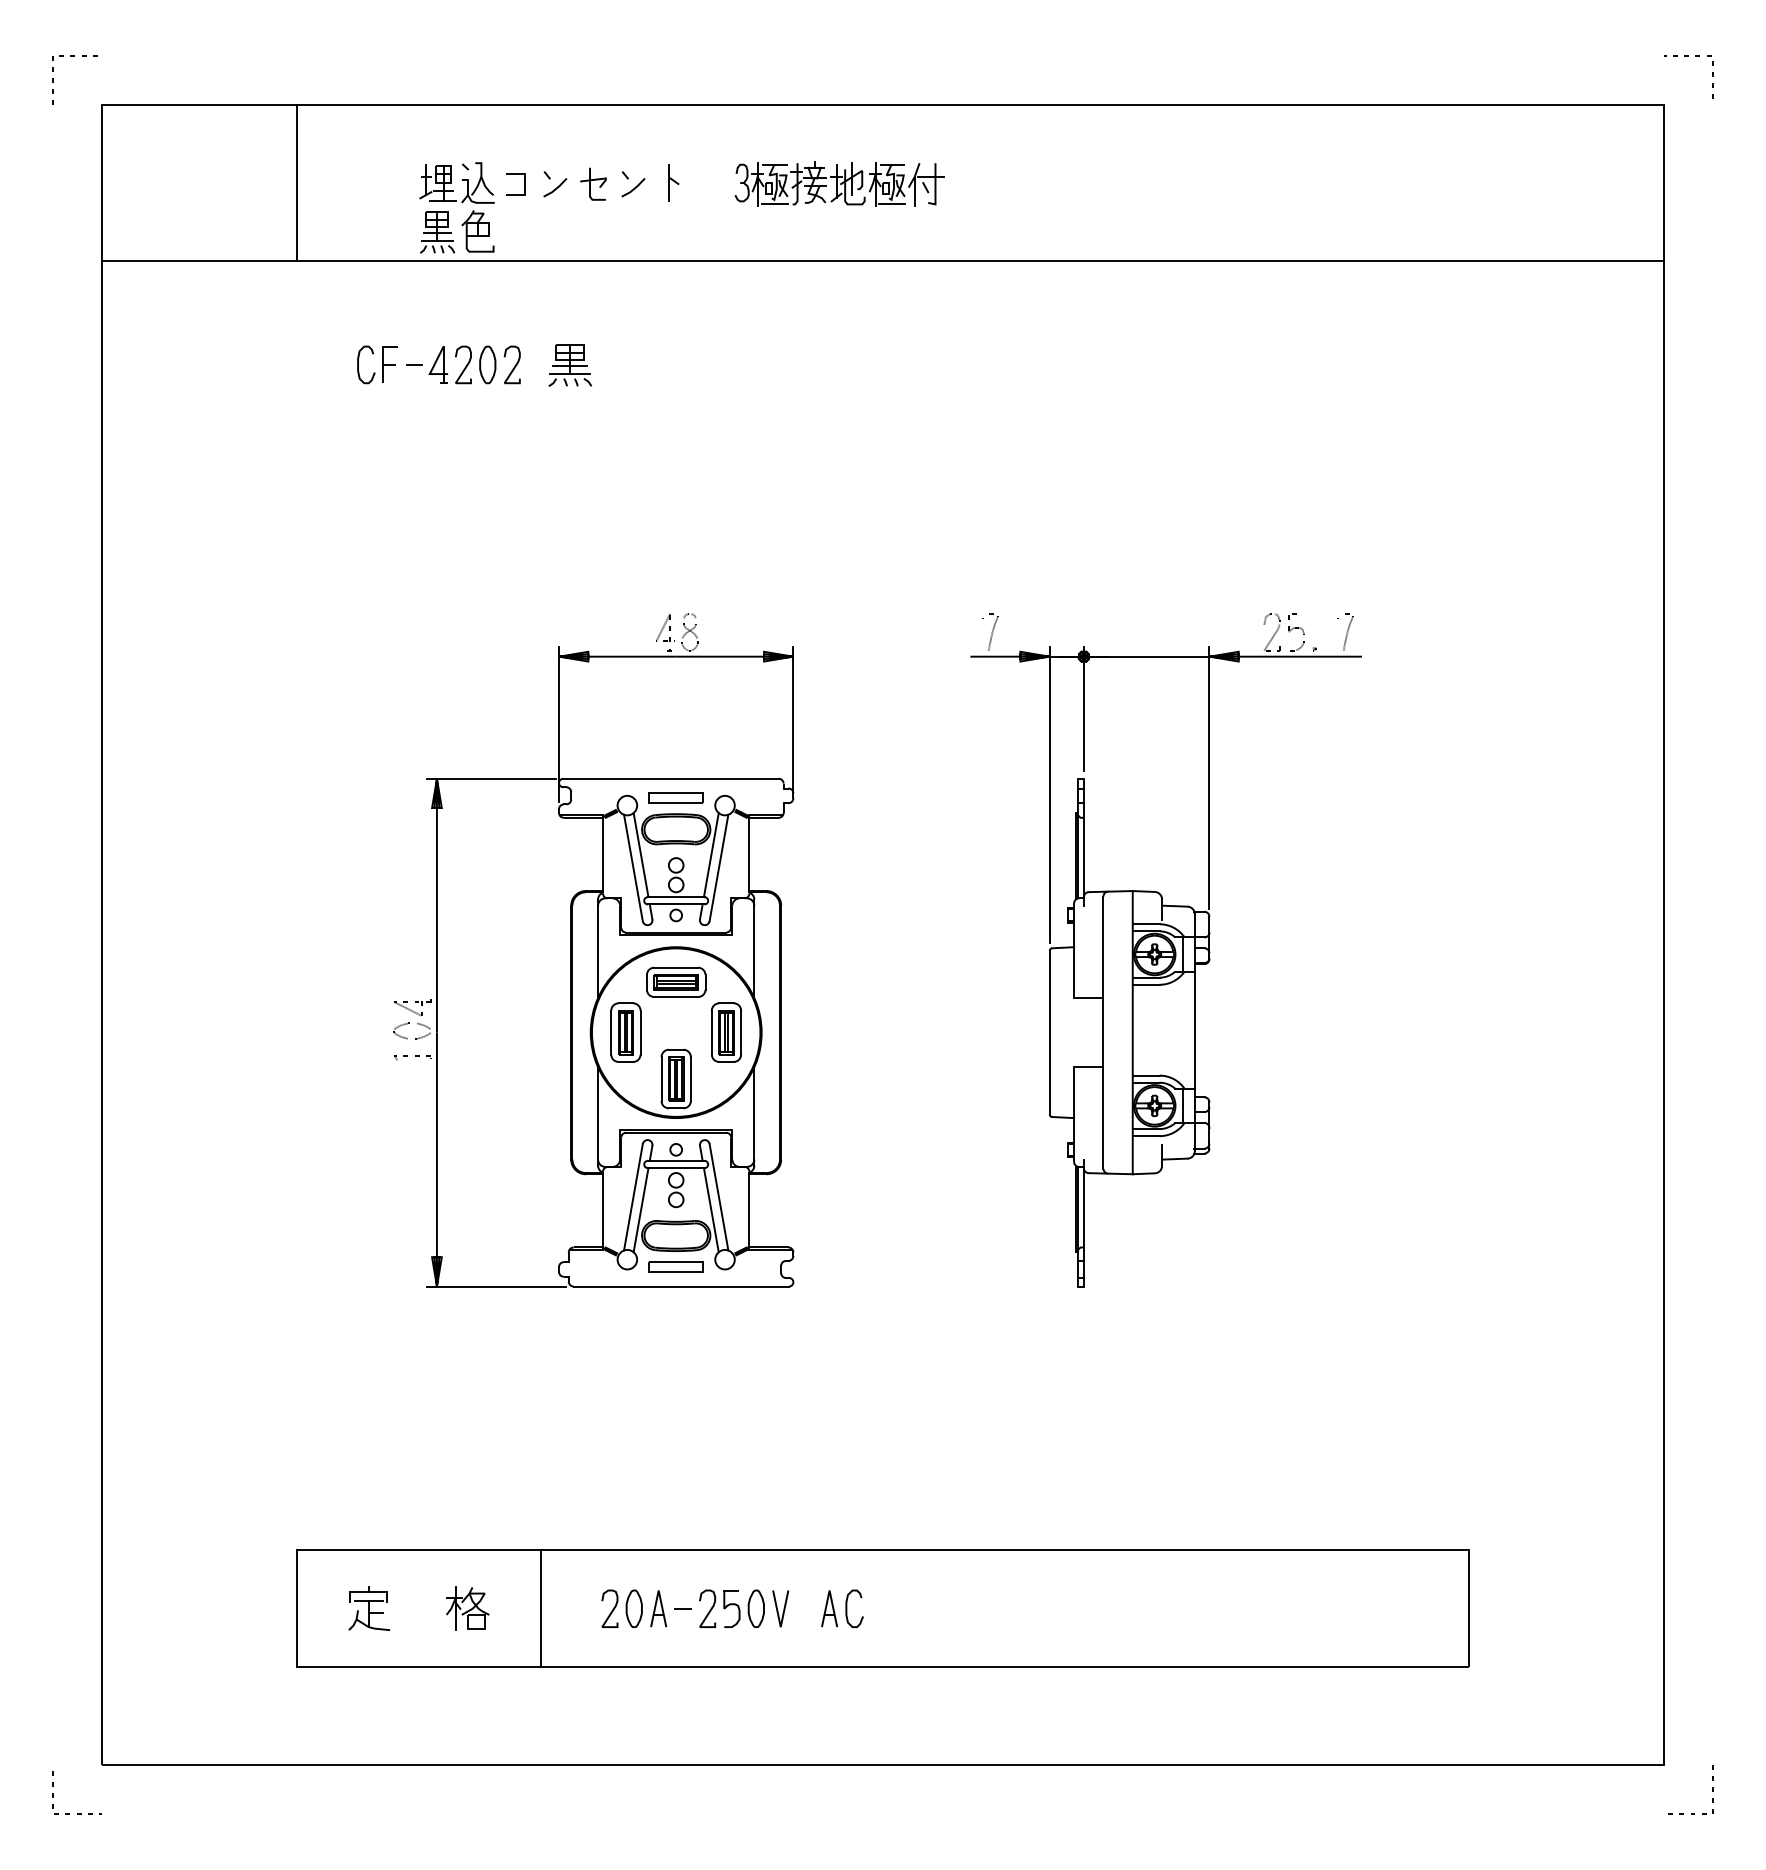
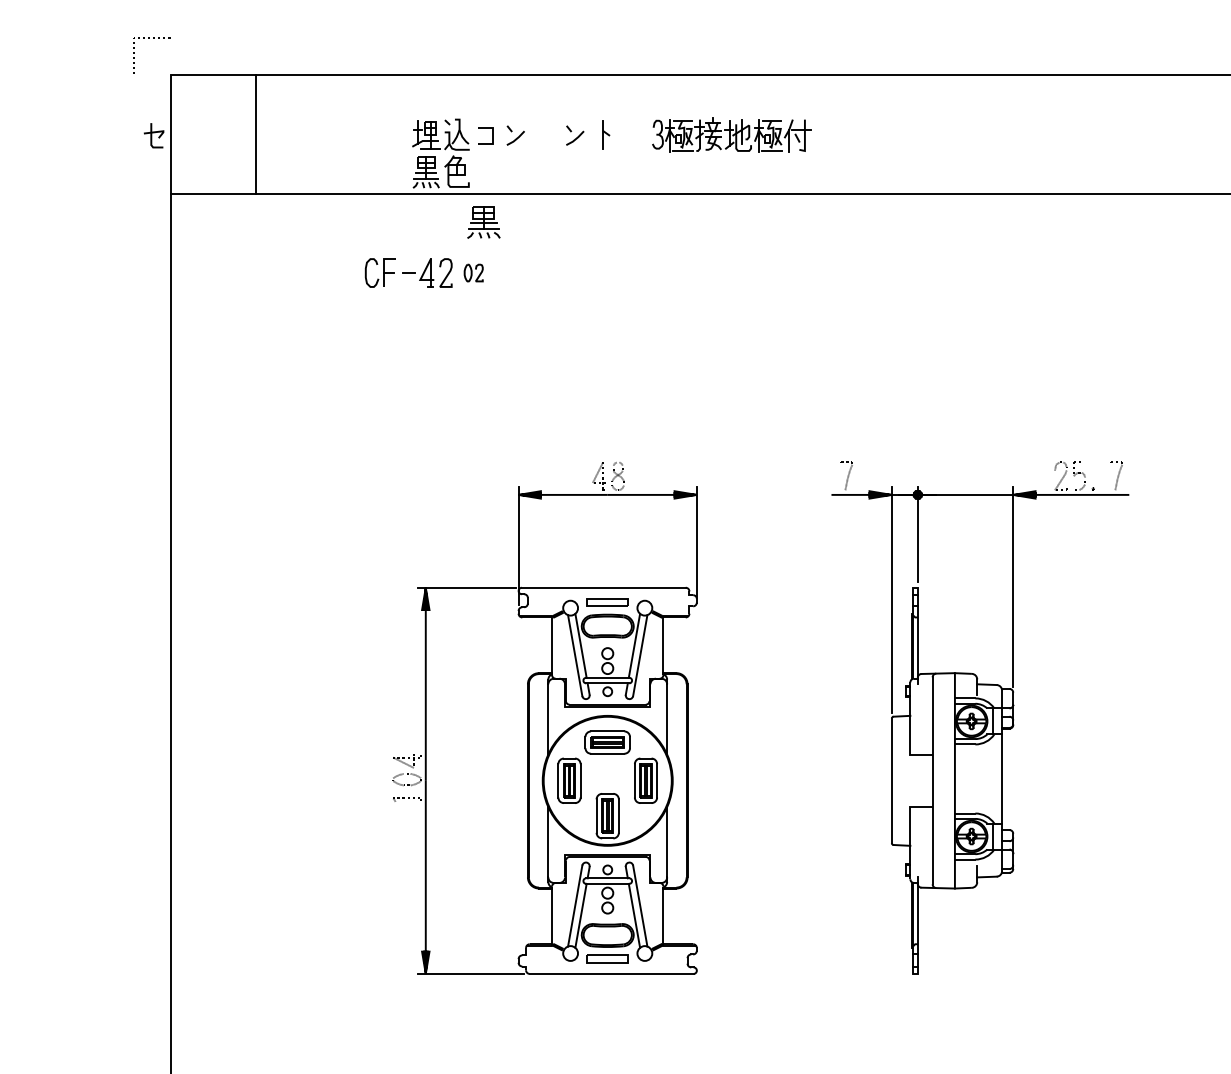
line: (297, 182) -> (255, 134), moved
part: (593, 183) -> (153, 135), moved
part: (499, 364) -> (473, 272), size x0.6
part: (570, 365) -> (484, 222), moved

